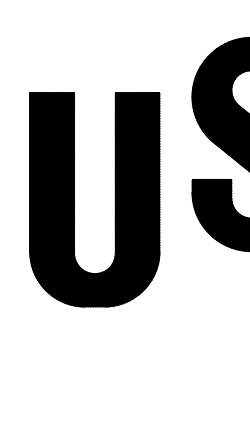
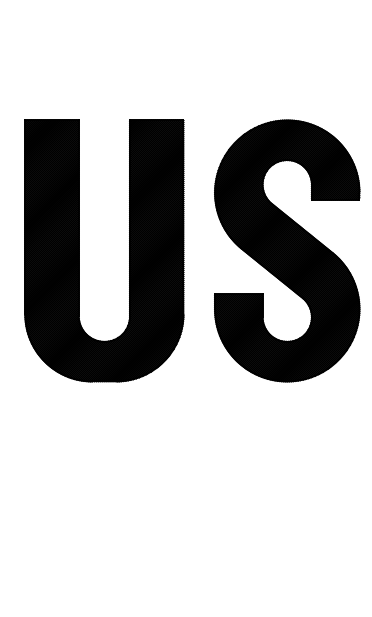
part: (74, 199) -> (79, 250), moved

